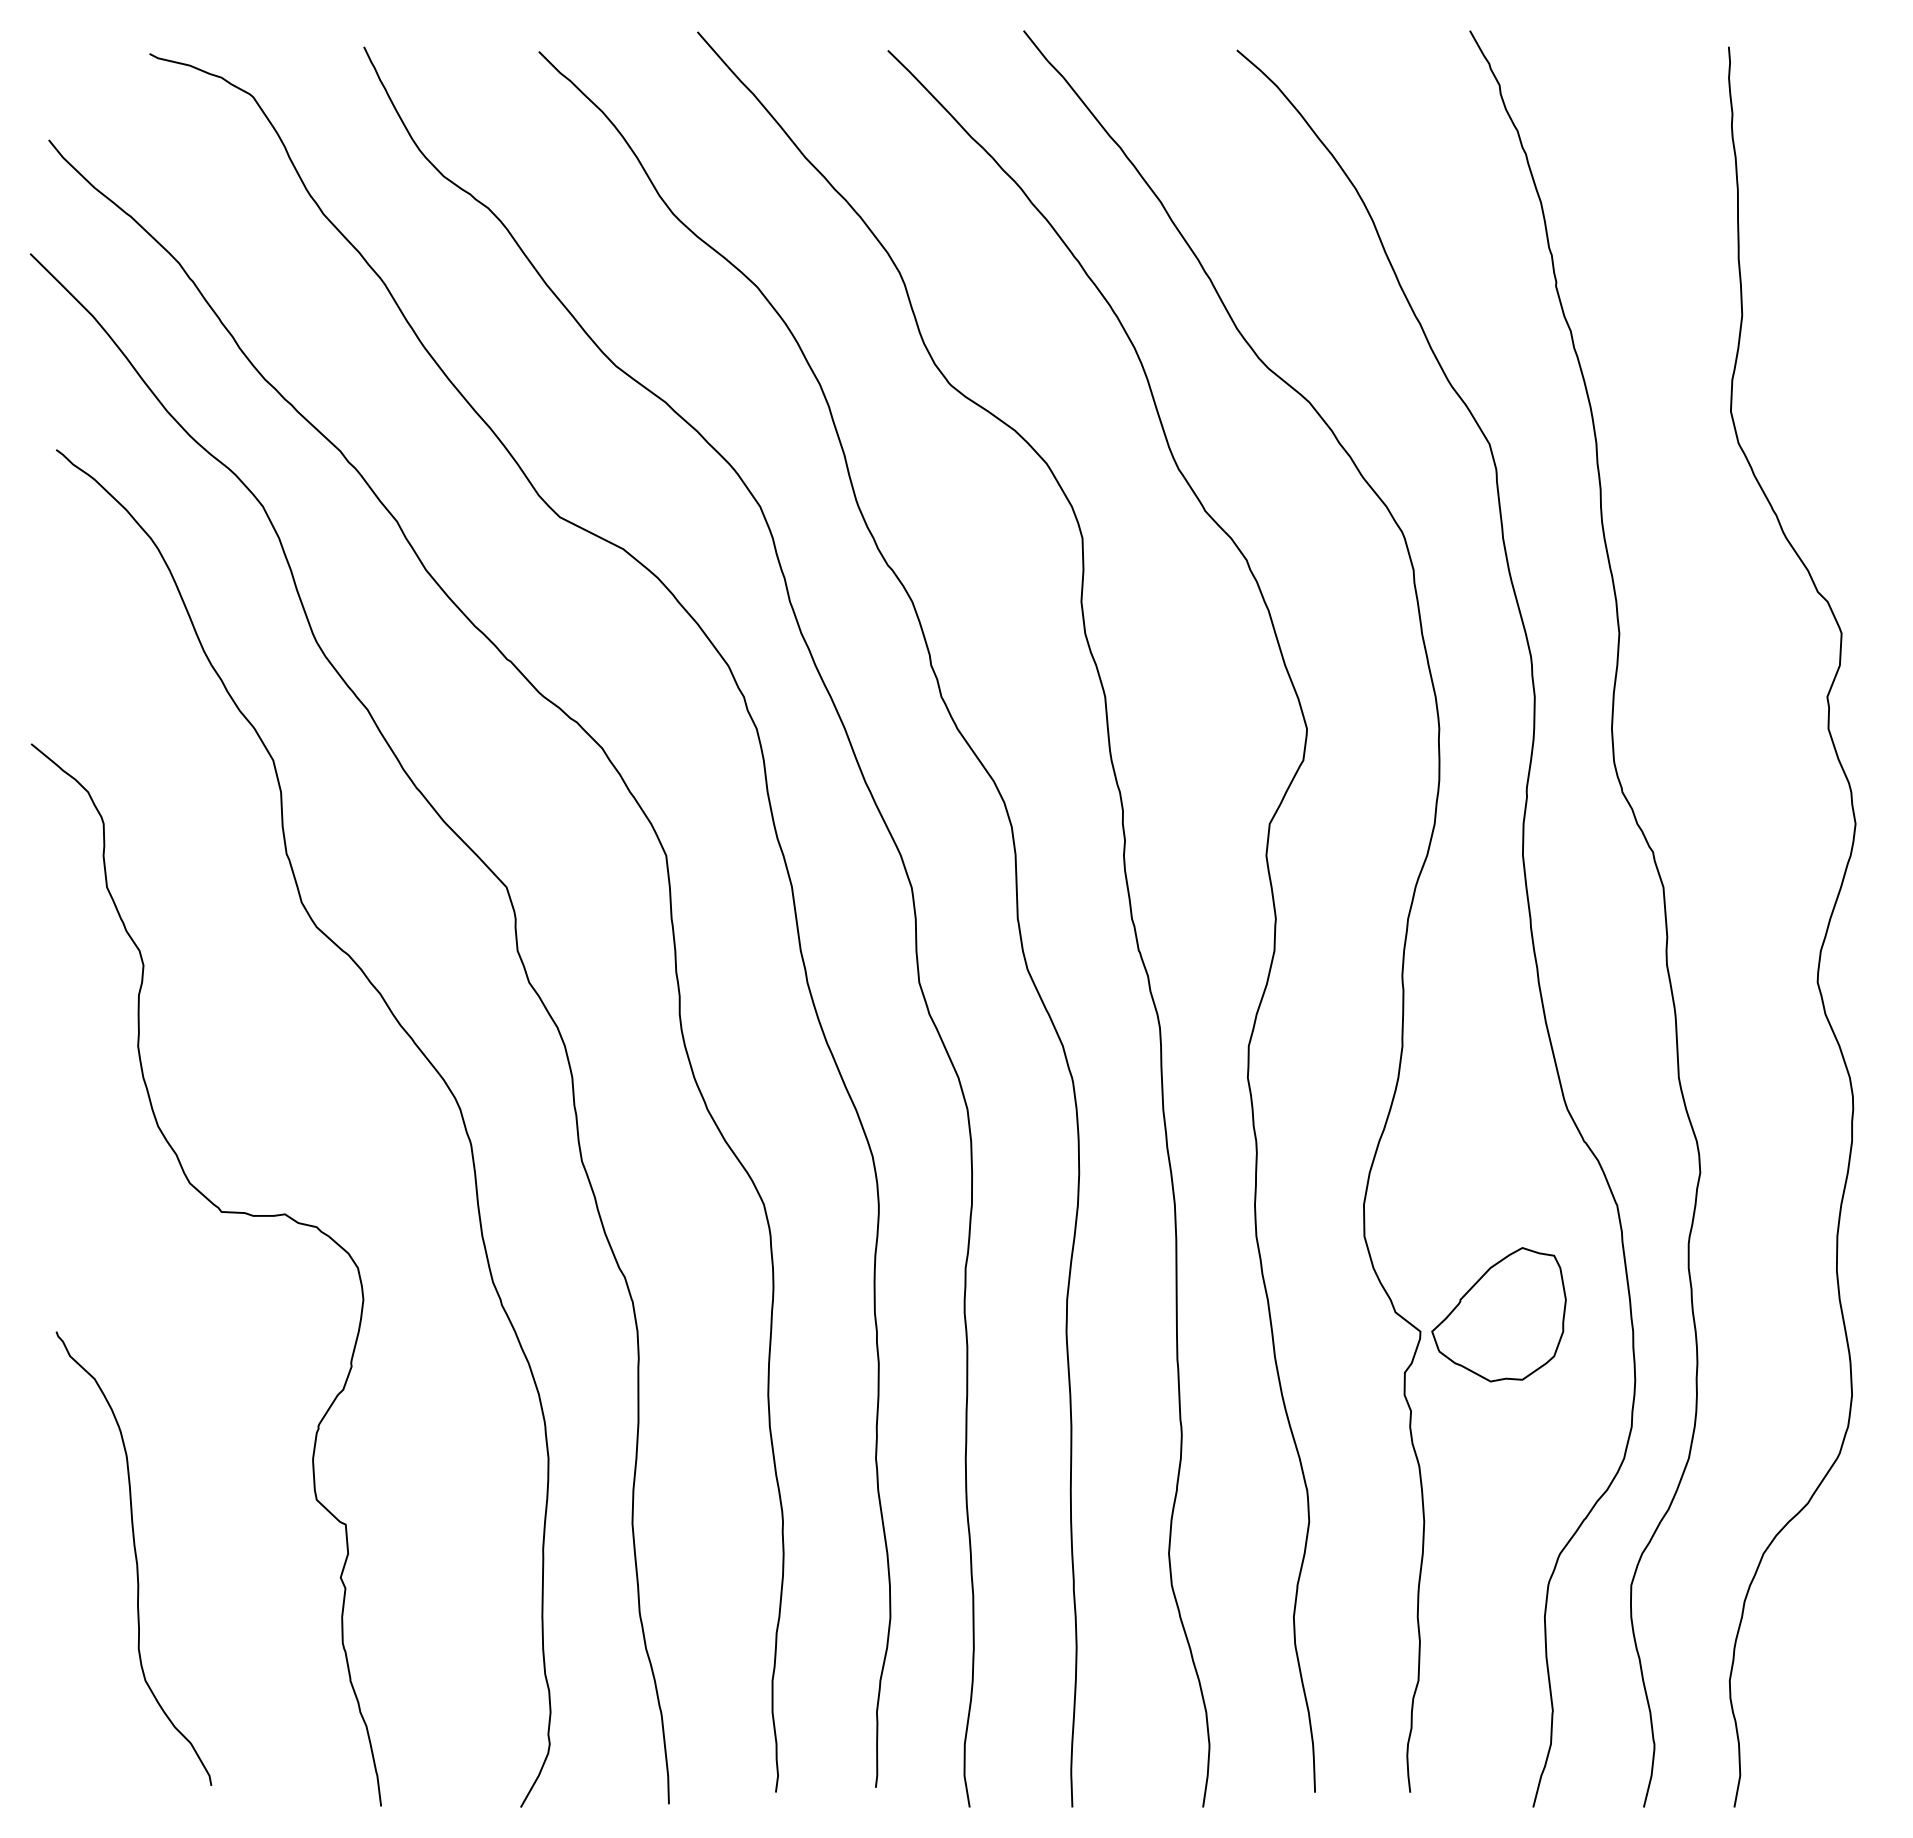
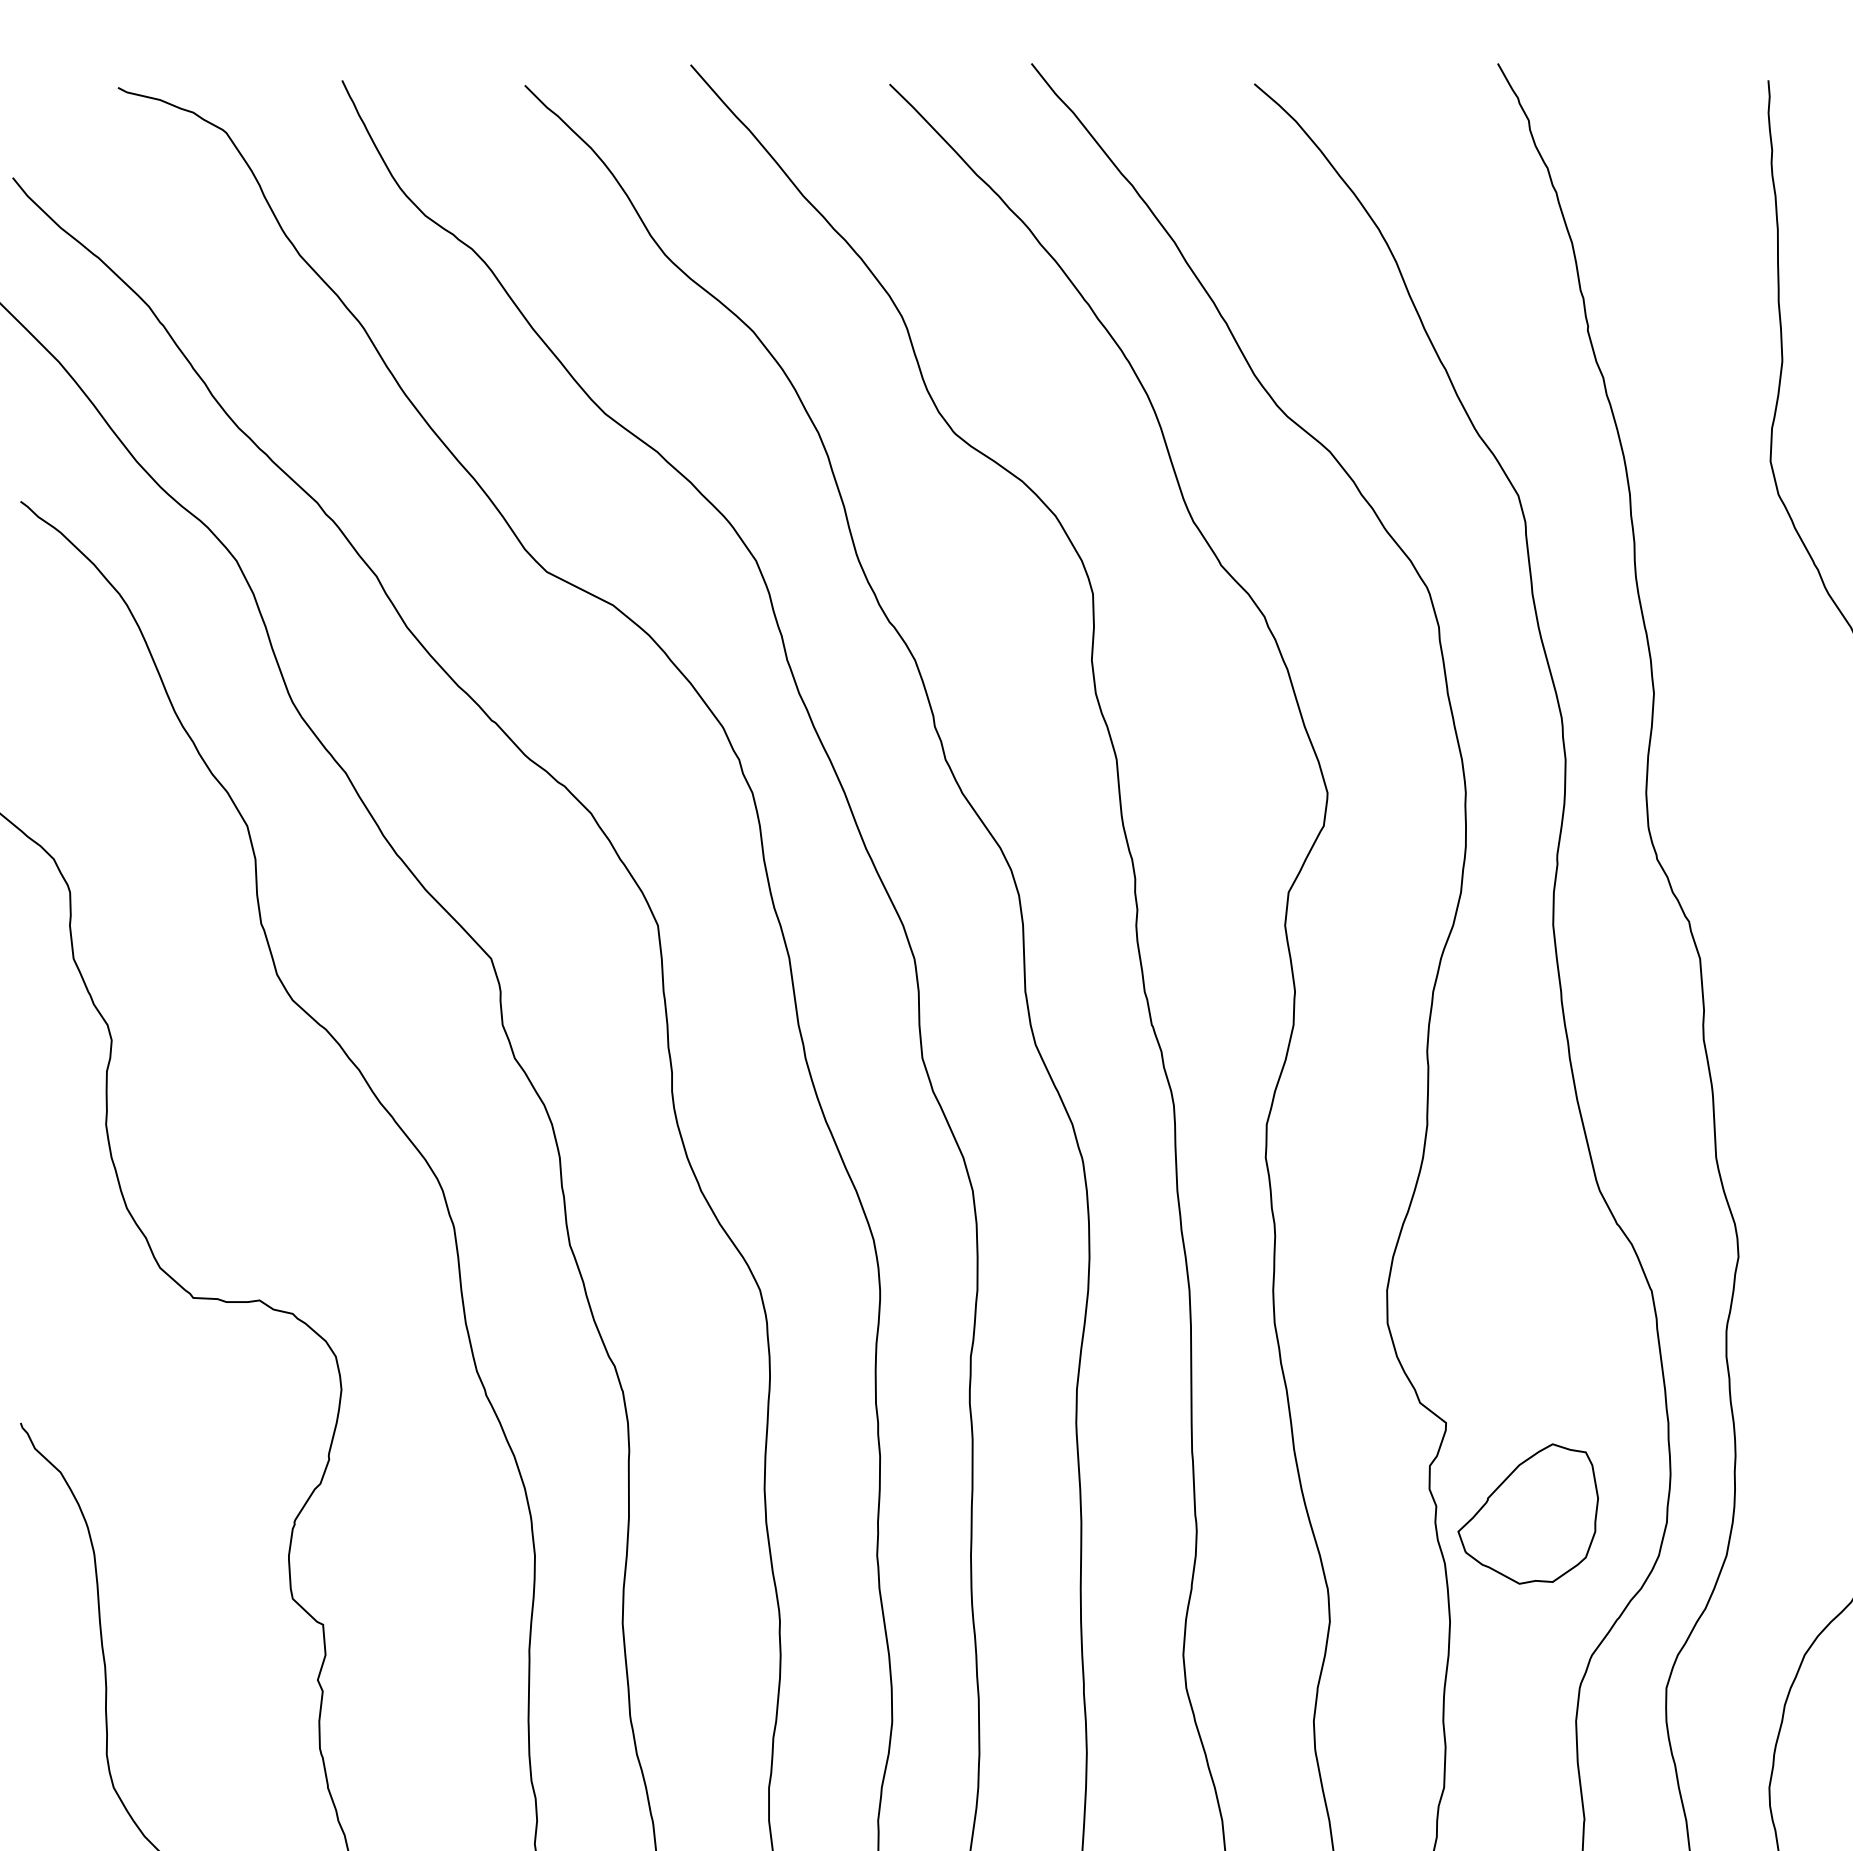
part: (1498, 1314) -> (1527, 1513), moved

